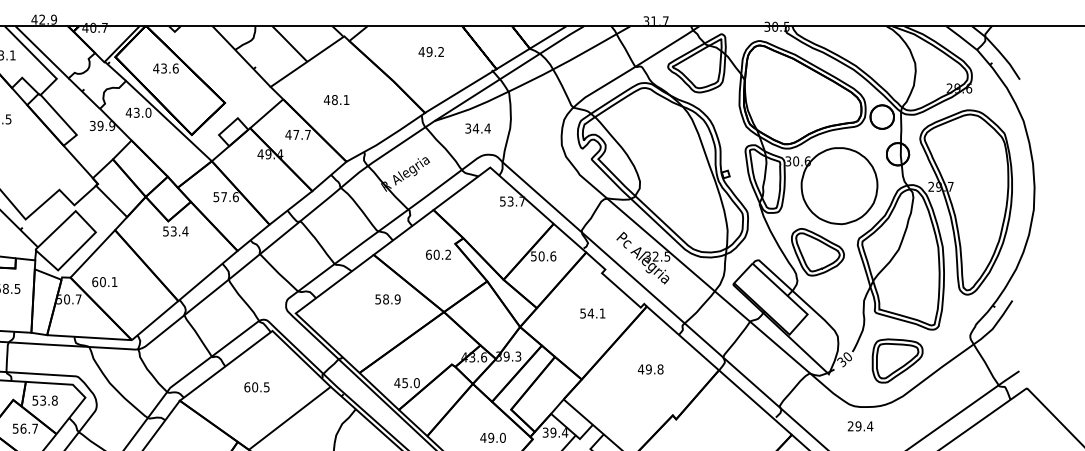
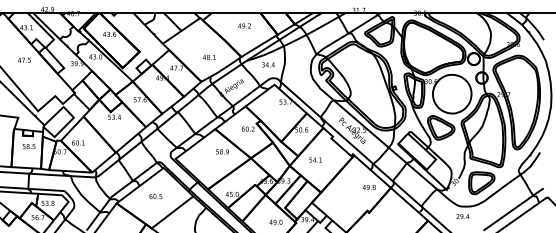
part: (336, 98) -> (209, 56), moved
part: (592, 312) -> (315, 159), moved
part: (649, 369) -> (368, 187), moved

